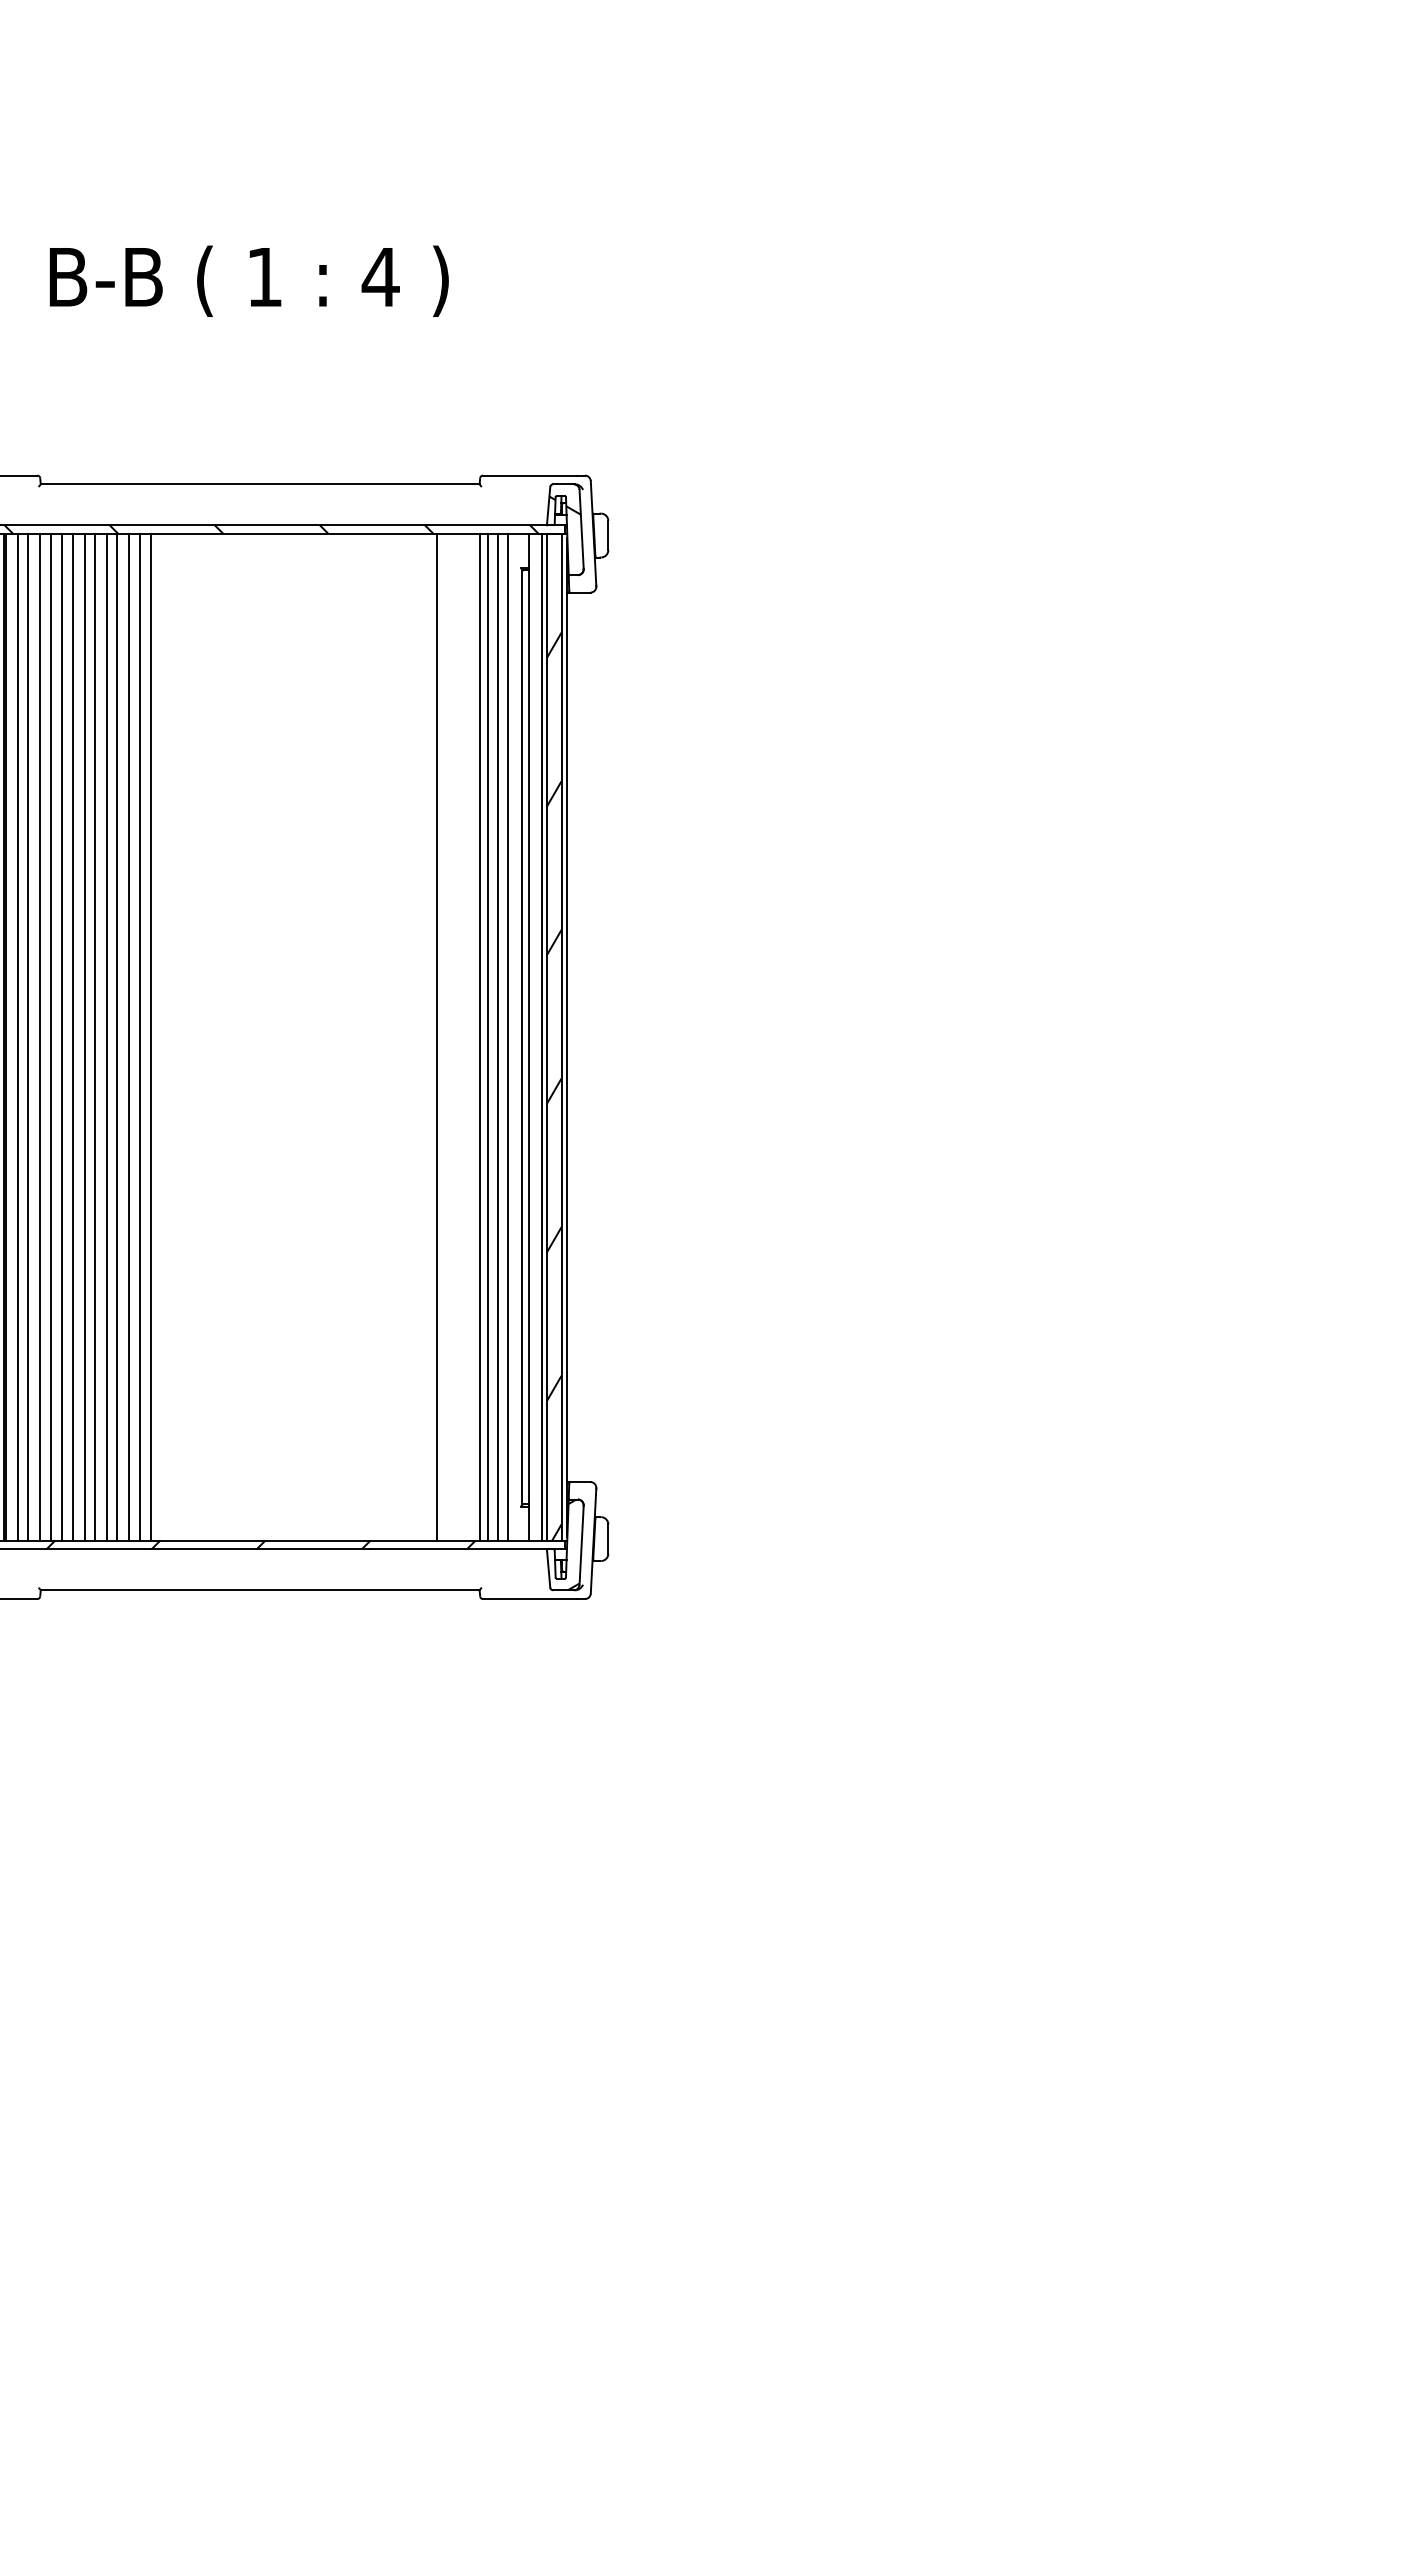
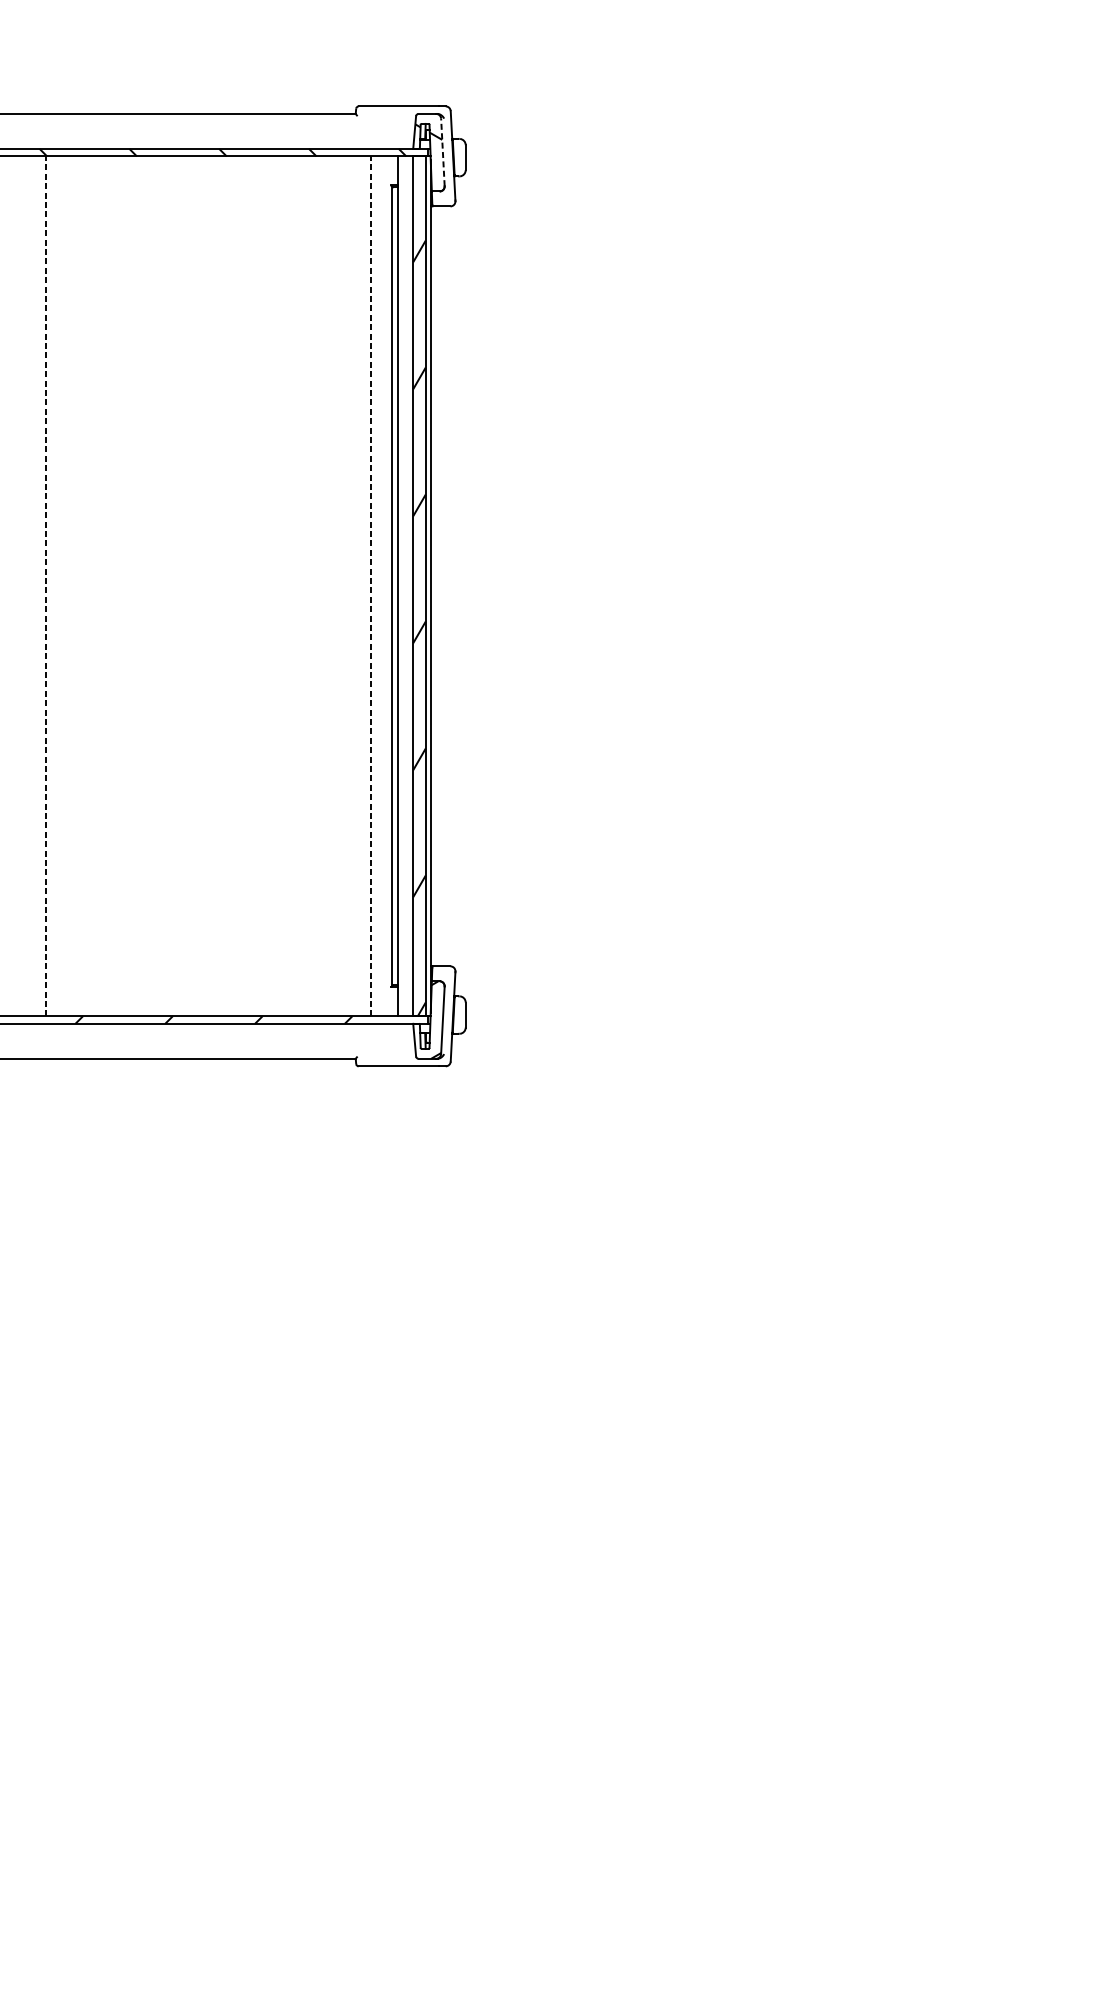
line: (581, 529) -> (442, 152), solid -> dashed
line: (117, 1036) -> (46, 585), solid -> dashed
line: (497, 1036) -> (371, 585), solid -> dashed
line: (72, 1037) -> (7, 586), removed
line: (84, 1037) -> (18, 586), removed
line: (95, 1037) -> (27, 586), removed
line: (106, 1037) -> (36, 586), removed
line: (129, 1037) -> (56, 586), removed
line: (139, 1037) -> (65, 586), removed
line: (151, 1037) -> (75, 586), removed
line: (436, 1037) -> (318, 586), removed
line: (479, 1037) -> (355, 586), removed
line: (488, 1037) -> (363, 586), removed
line: (508, 1037) -> (380, 586), removed
line: (542, 1037) -> (409, 586), removed

